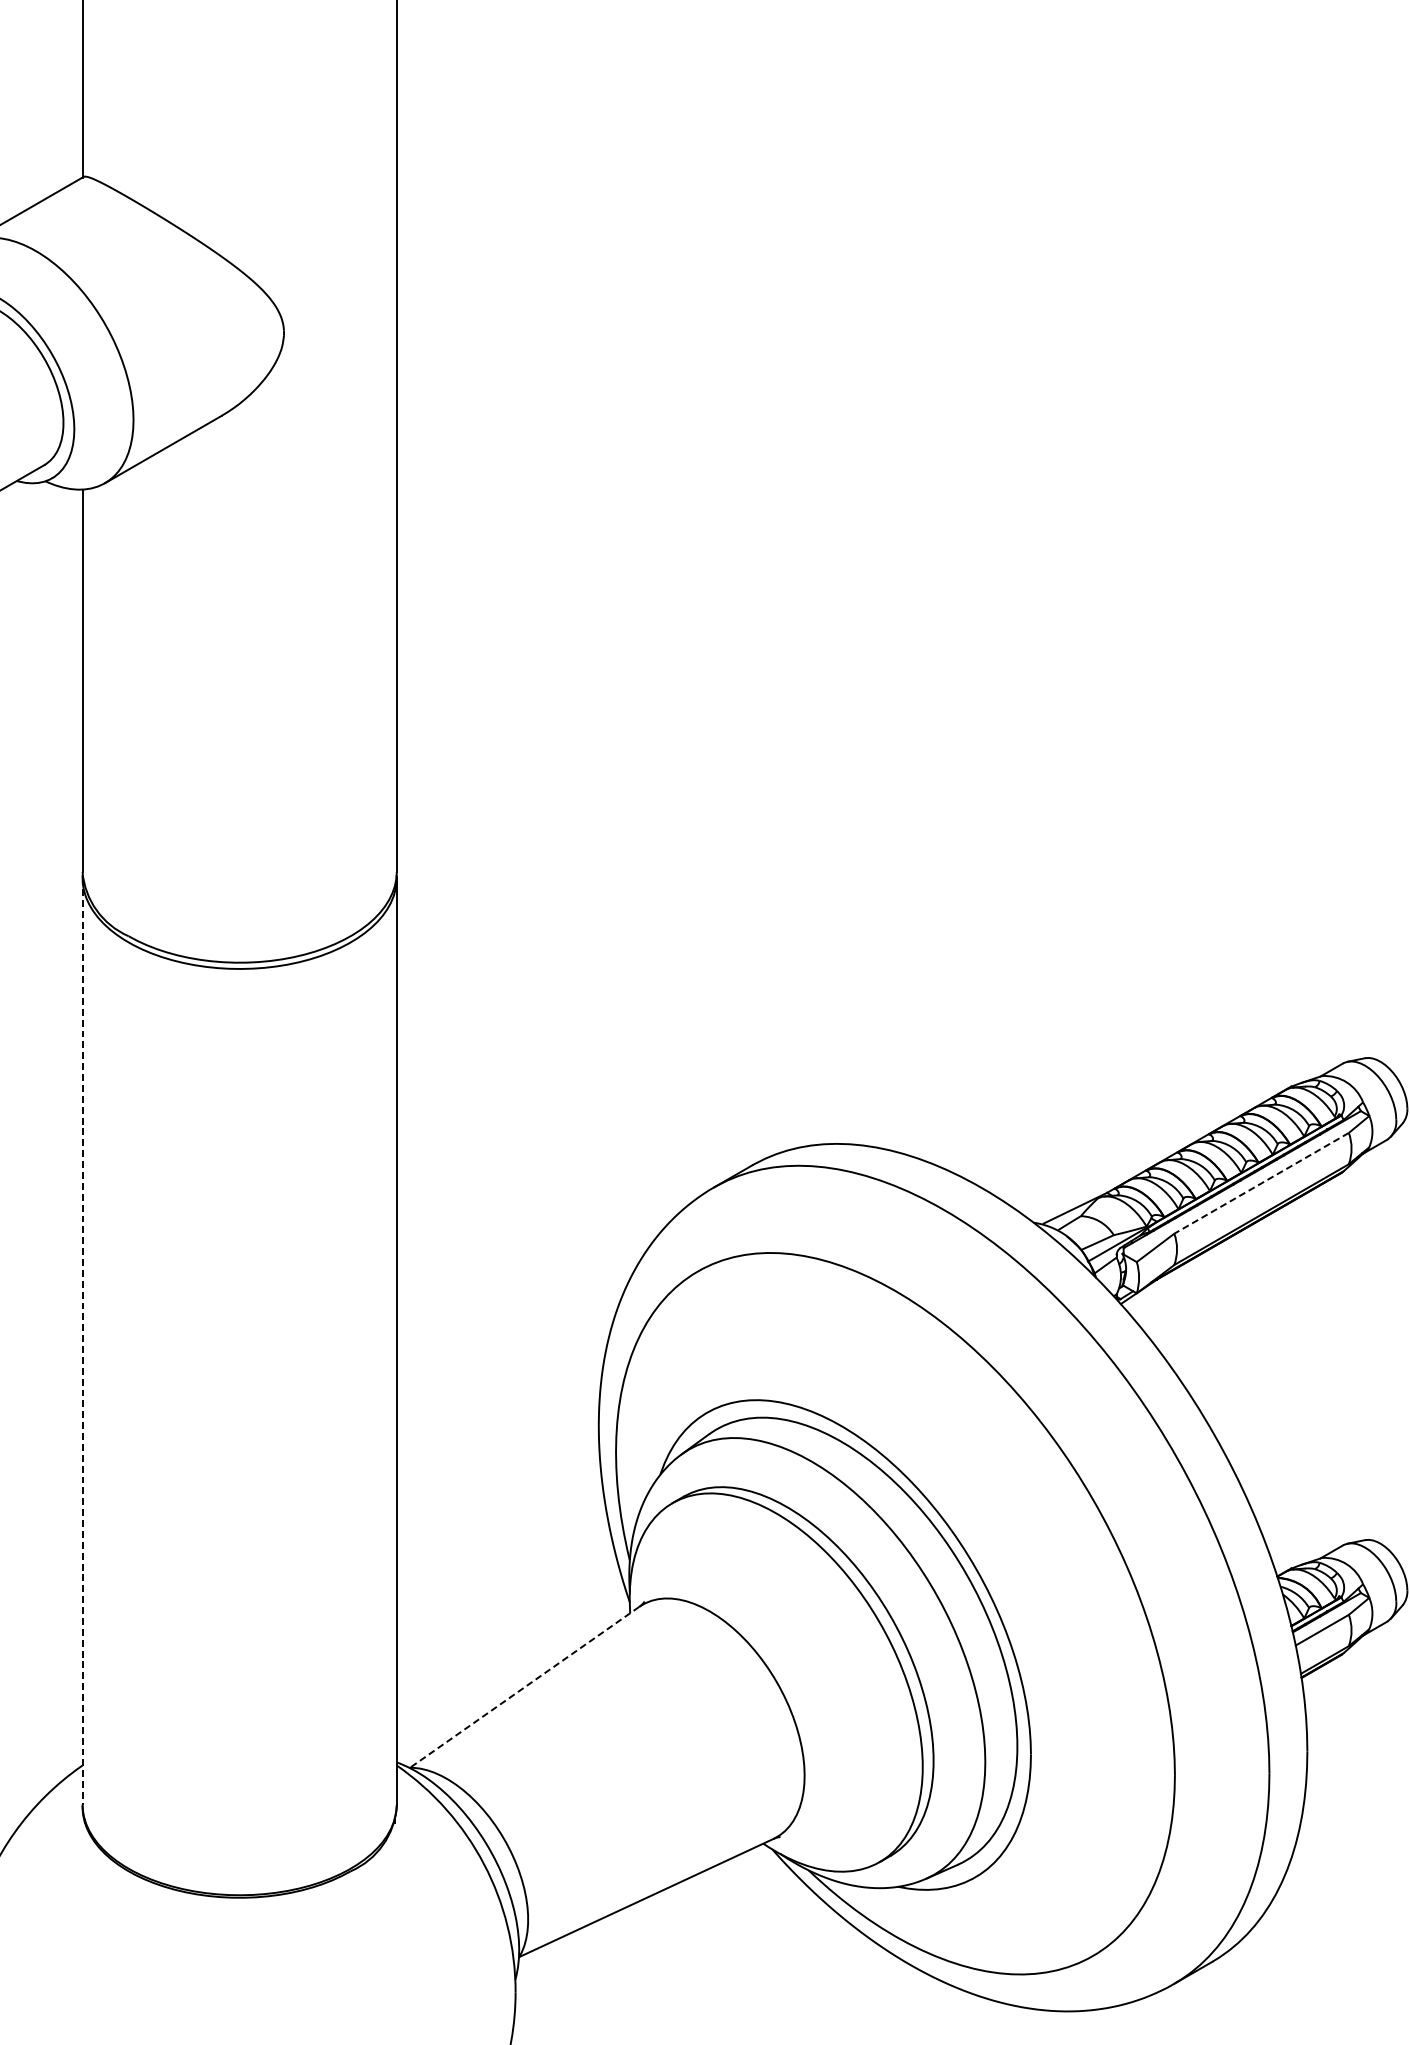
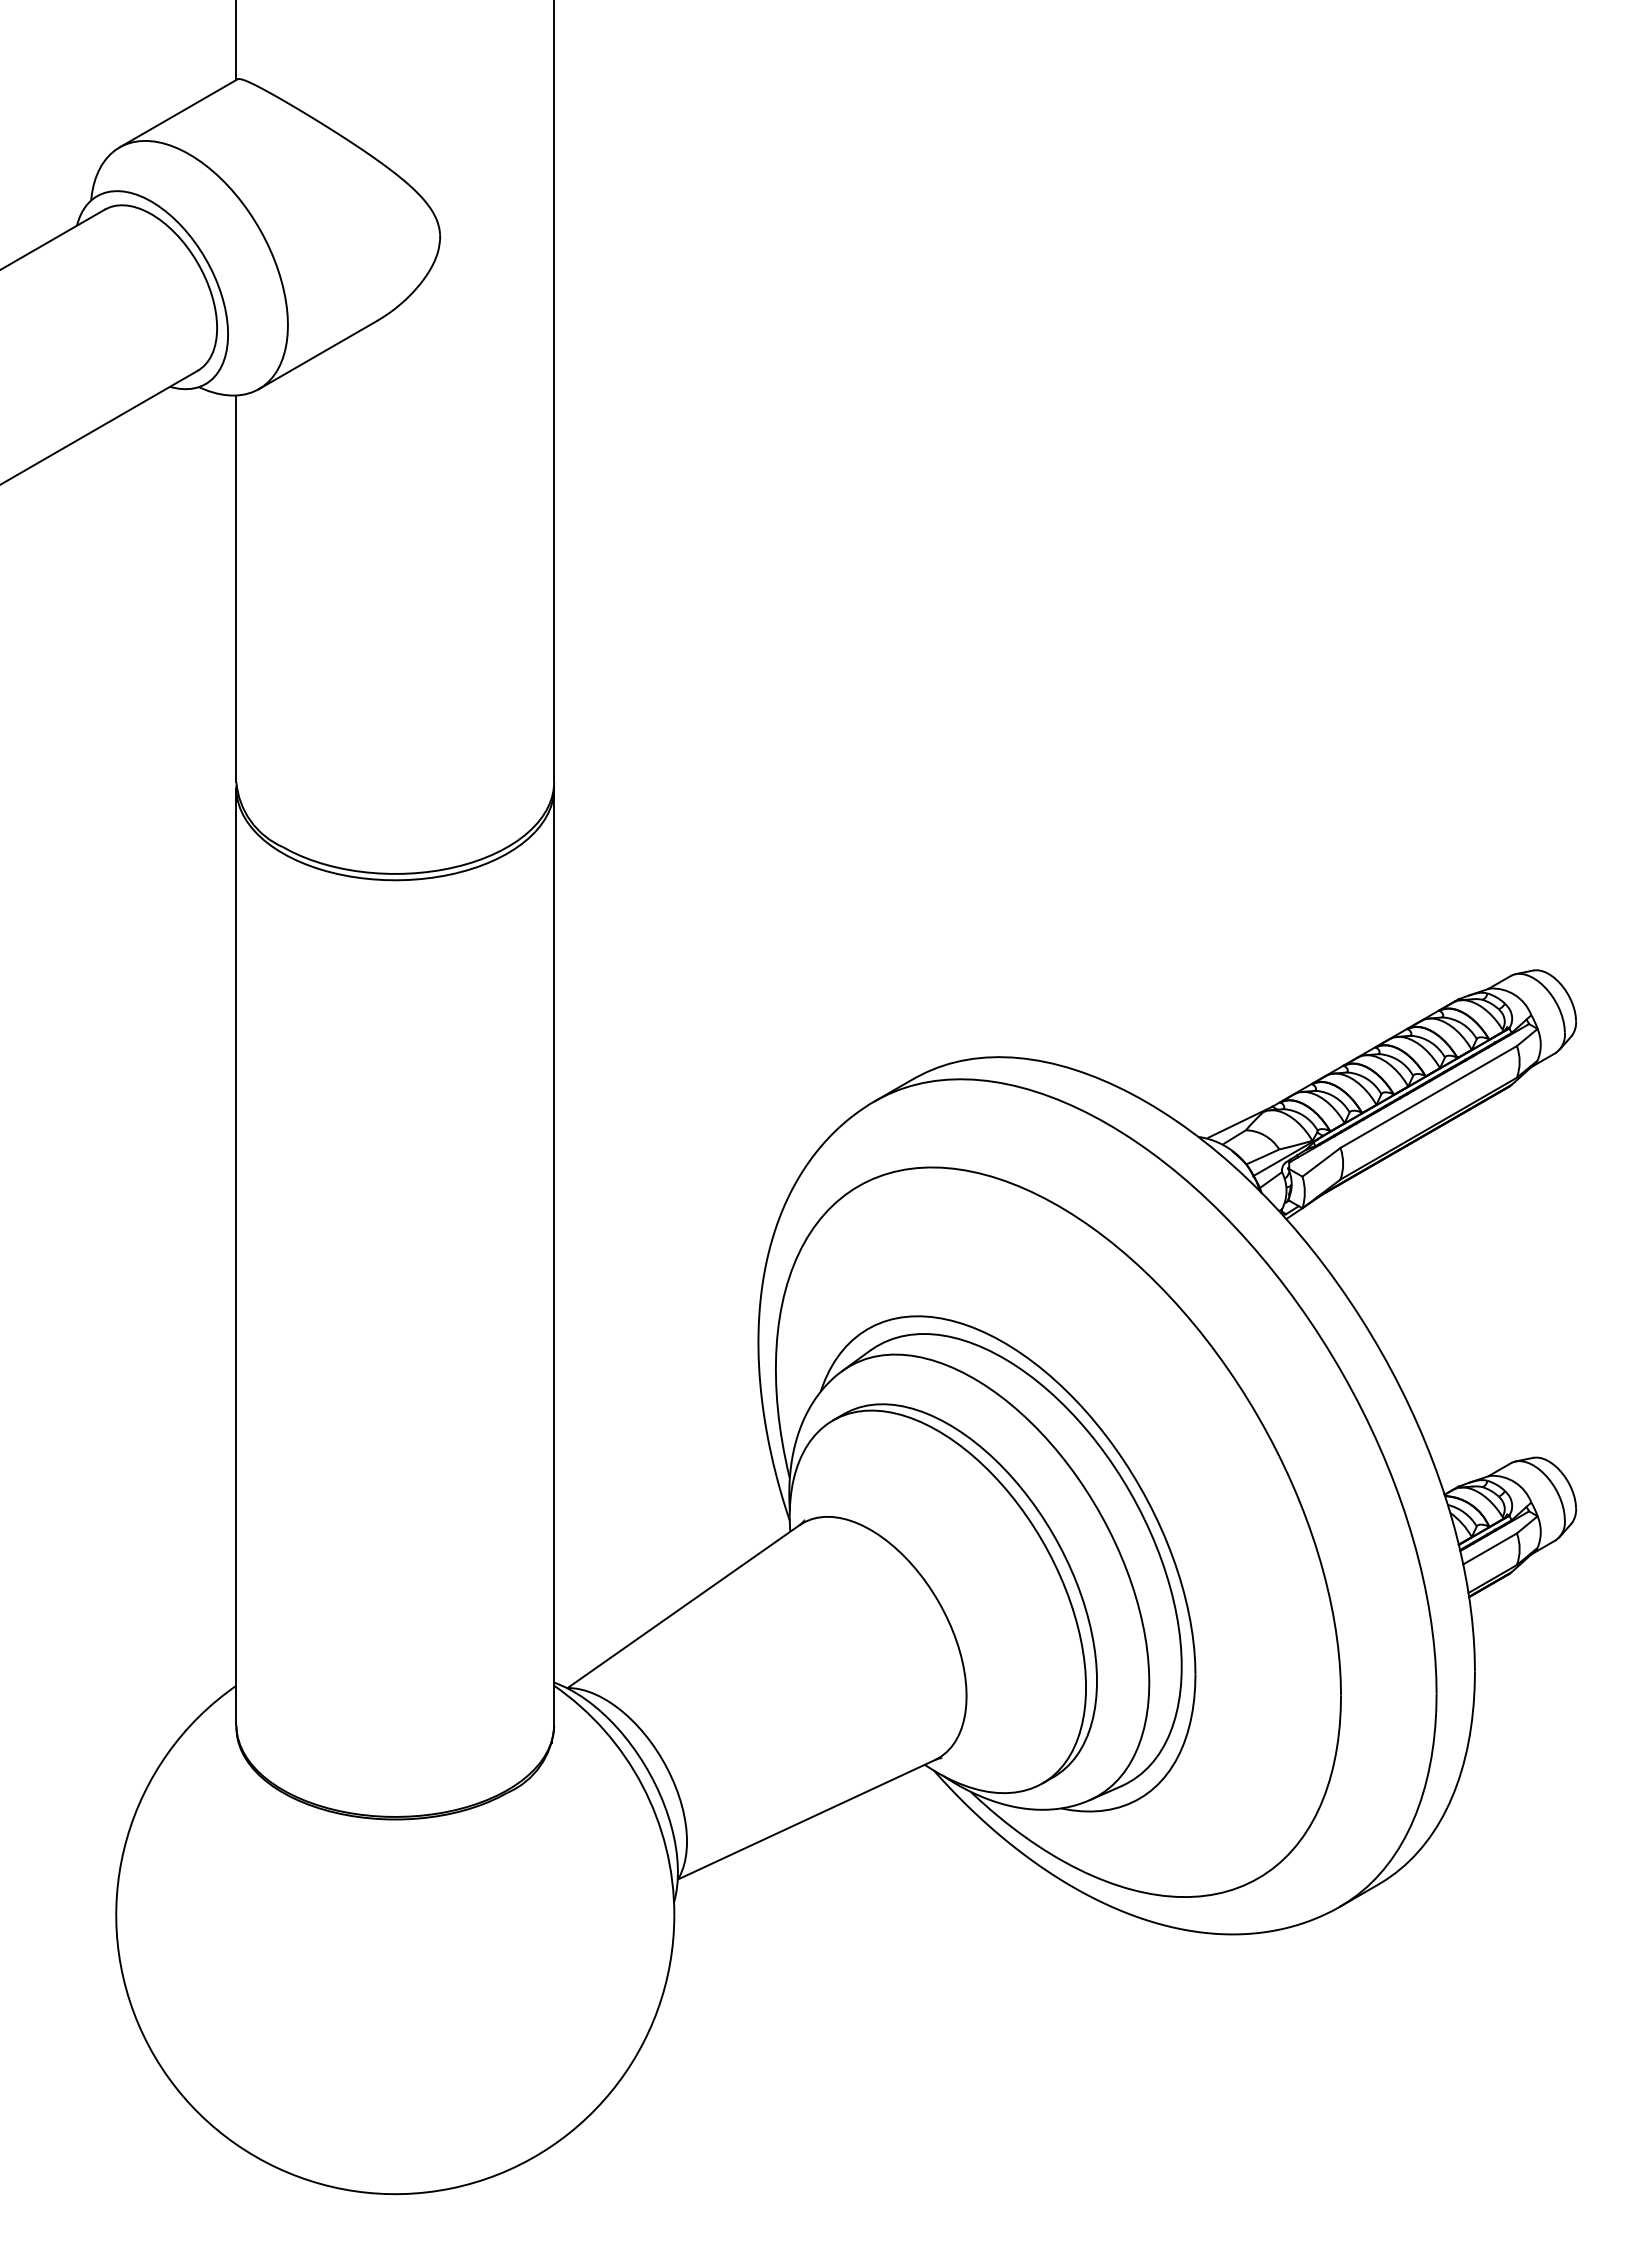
line: (1261, 1183) -> (1428, 1097), dashed -> solid
line: (82, 1342) -> (236, 1257), dashed -> solid
line: (524, 1687) -> (683, 1606), dashed -> solid

